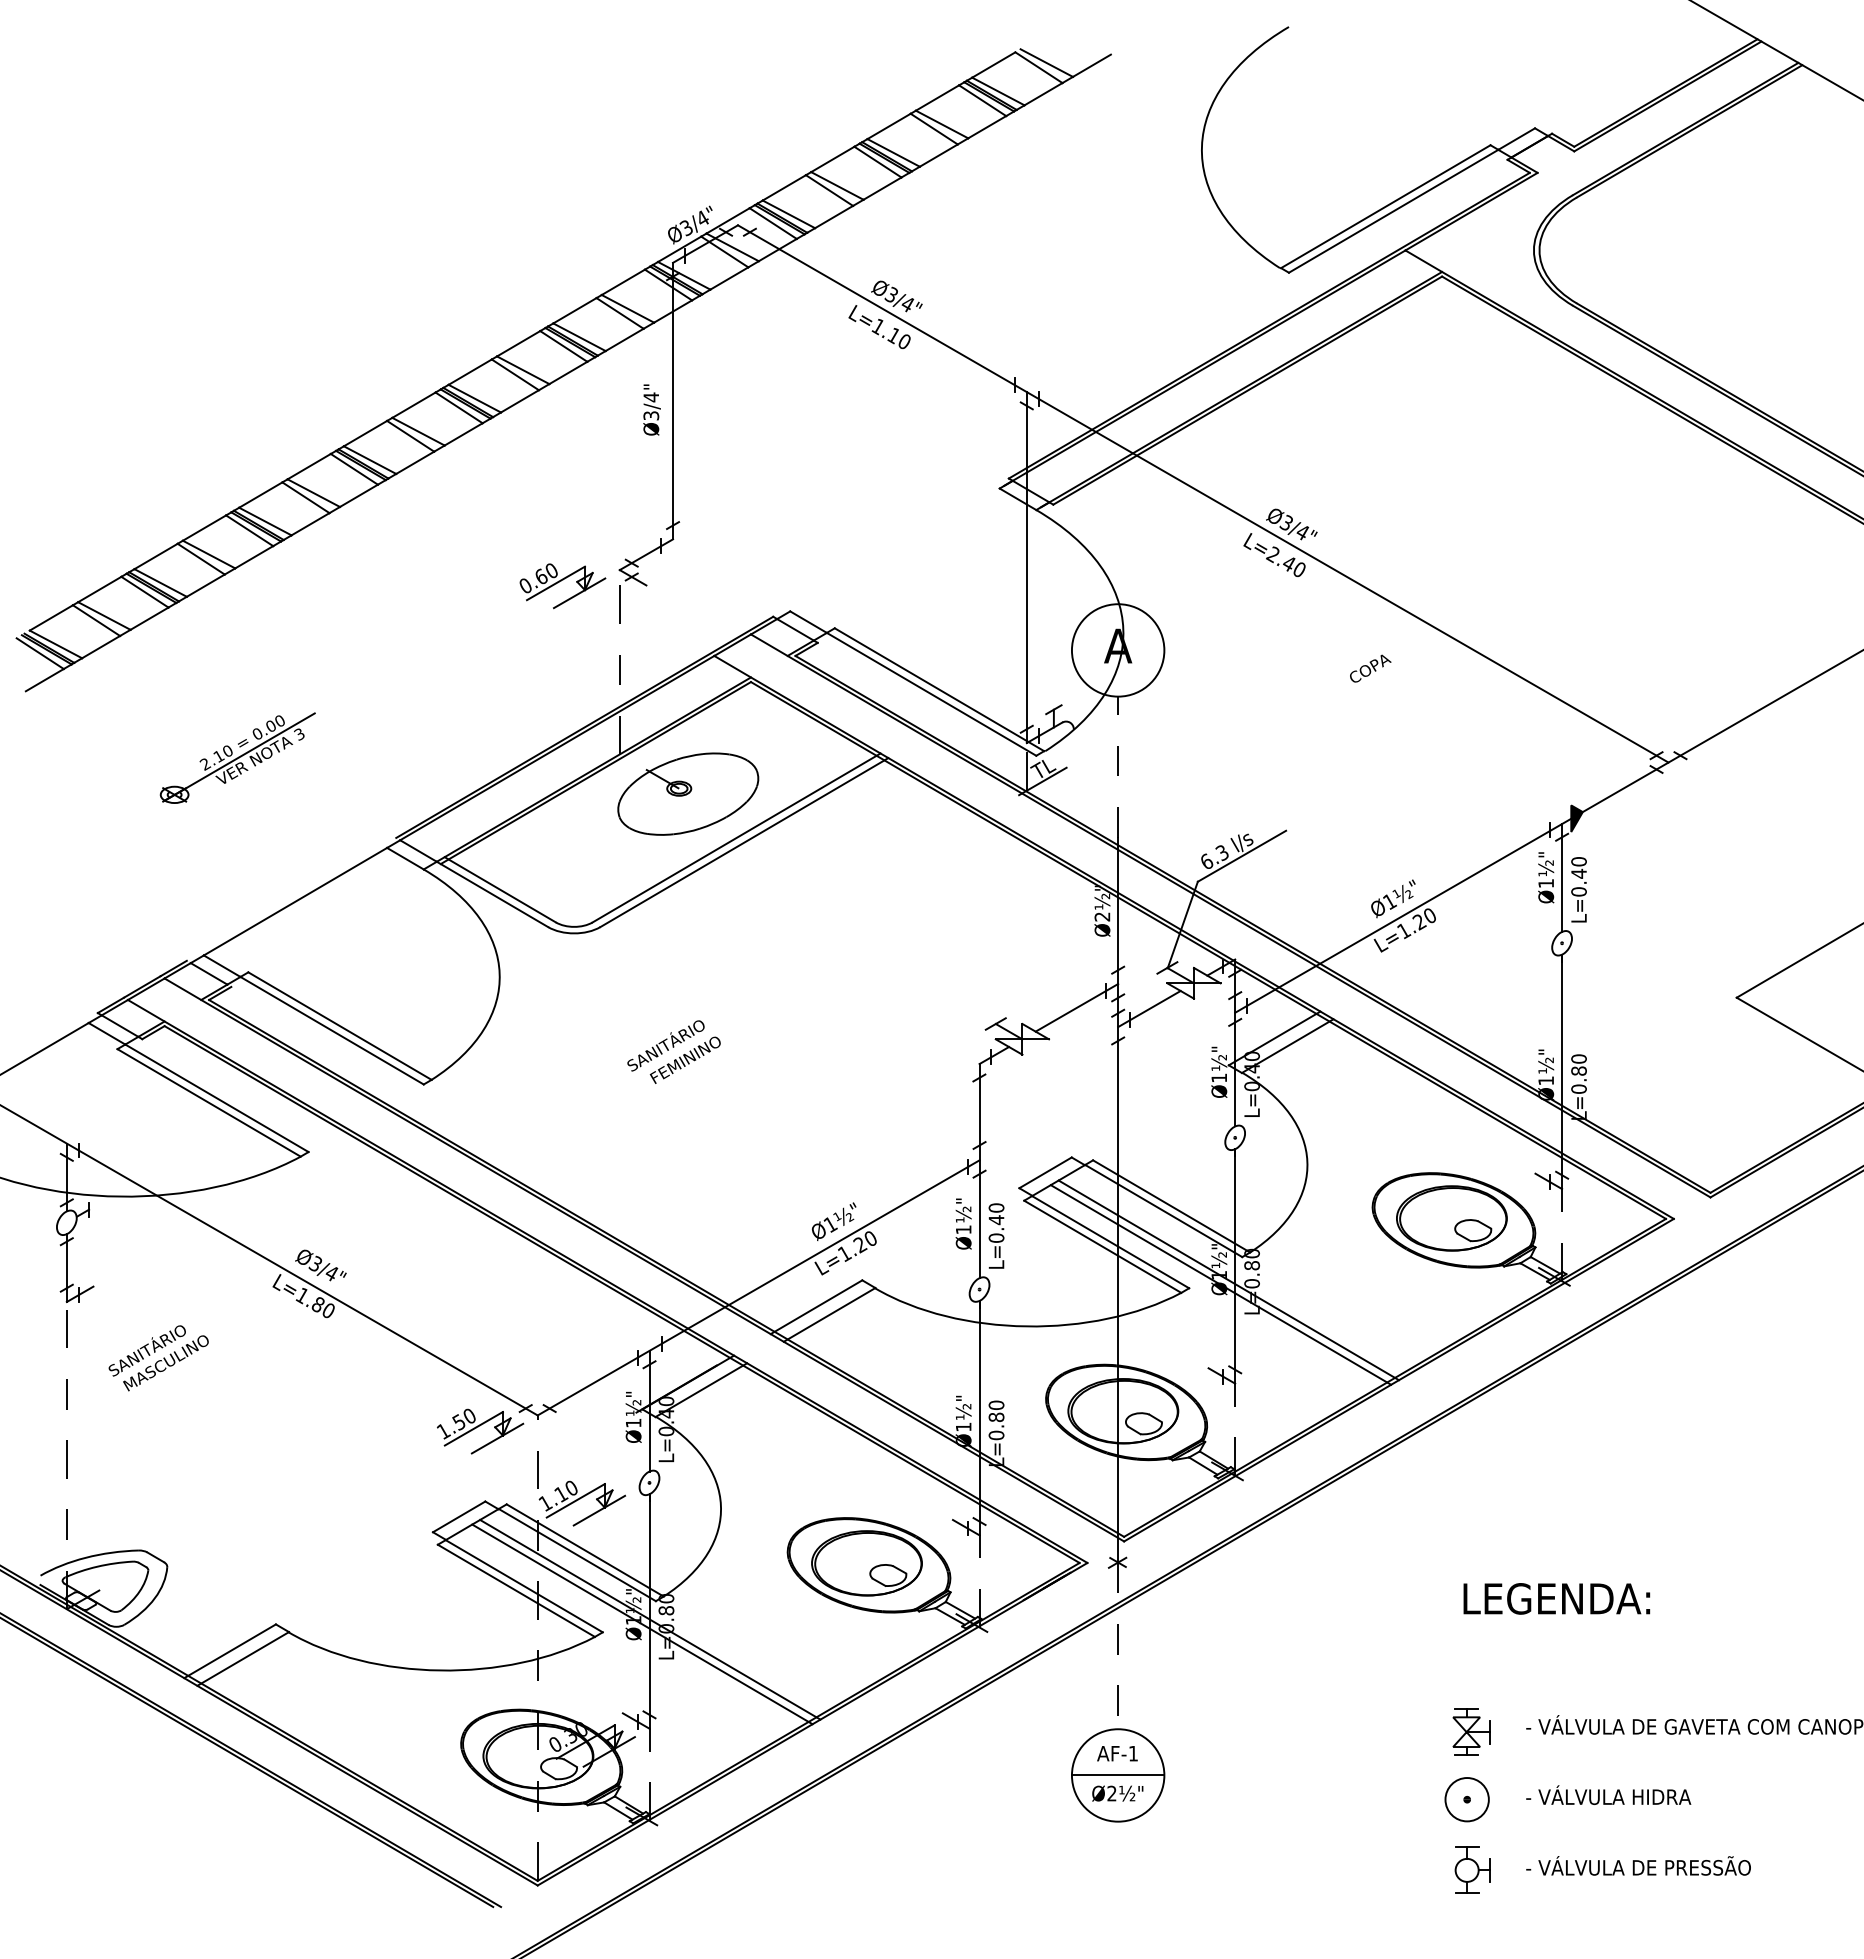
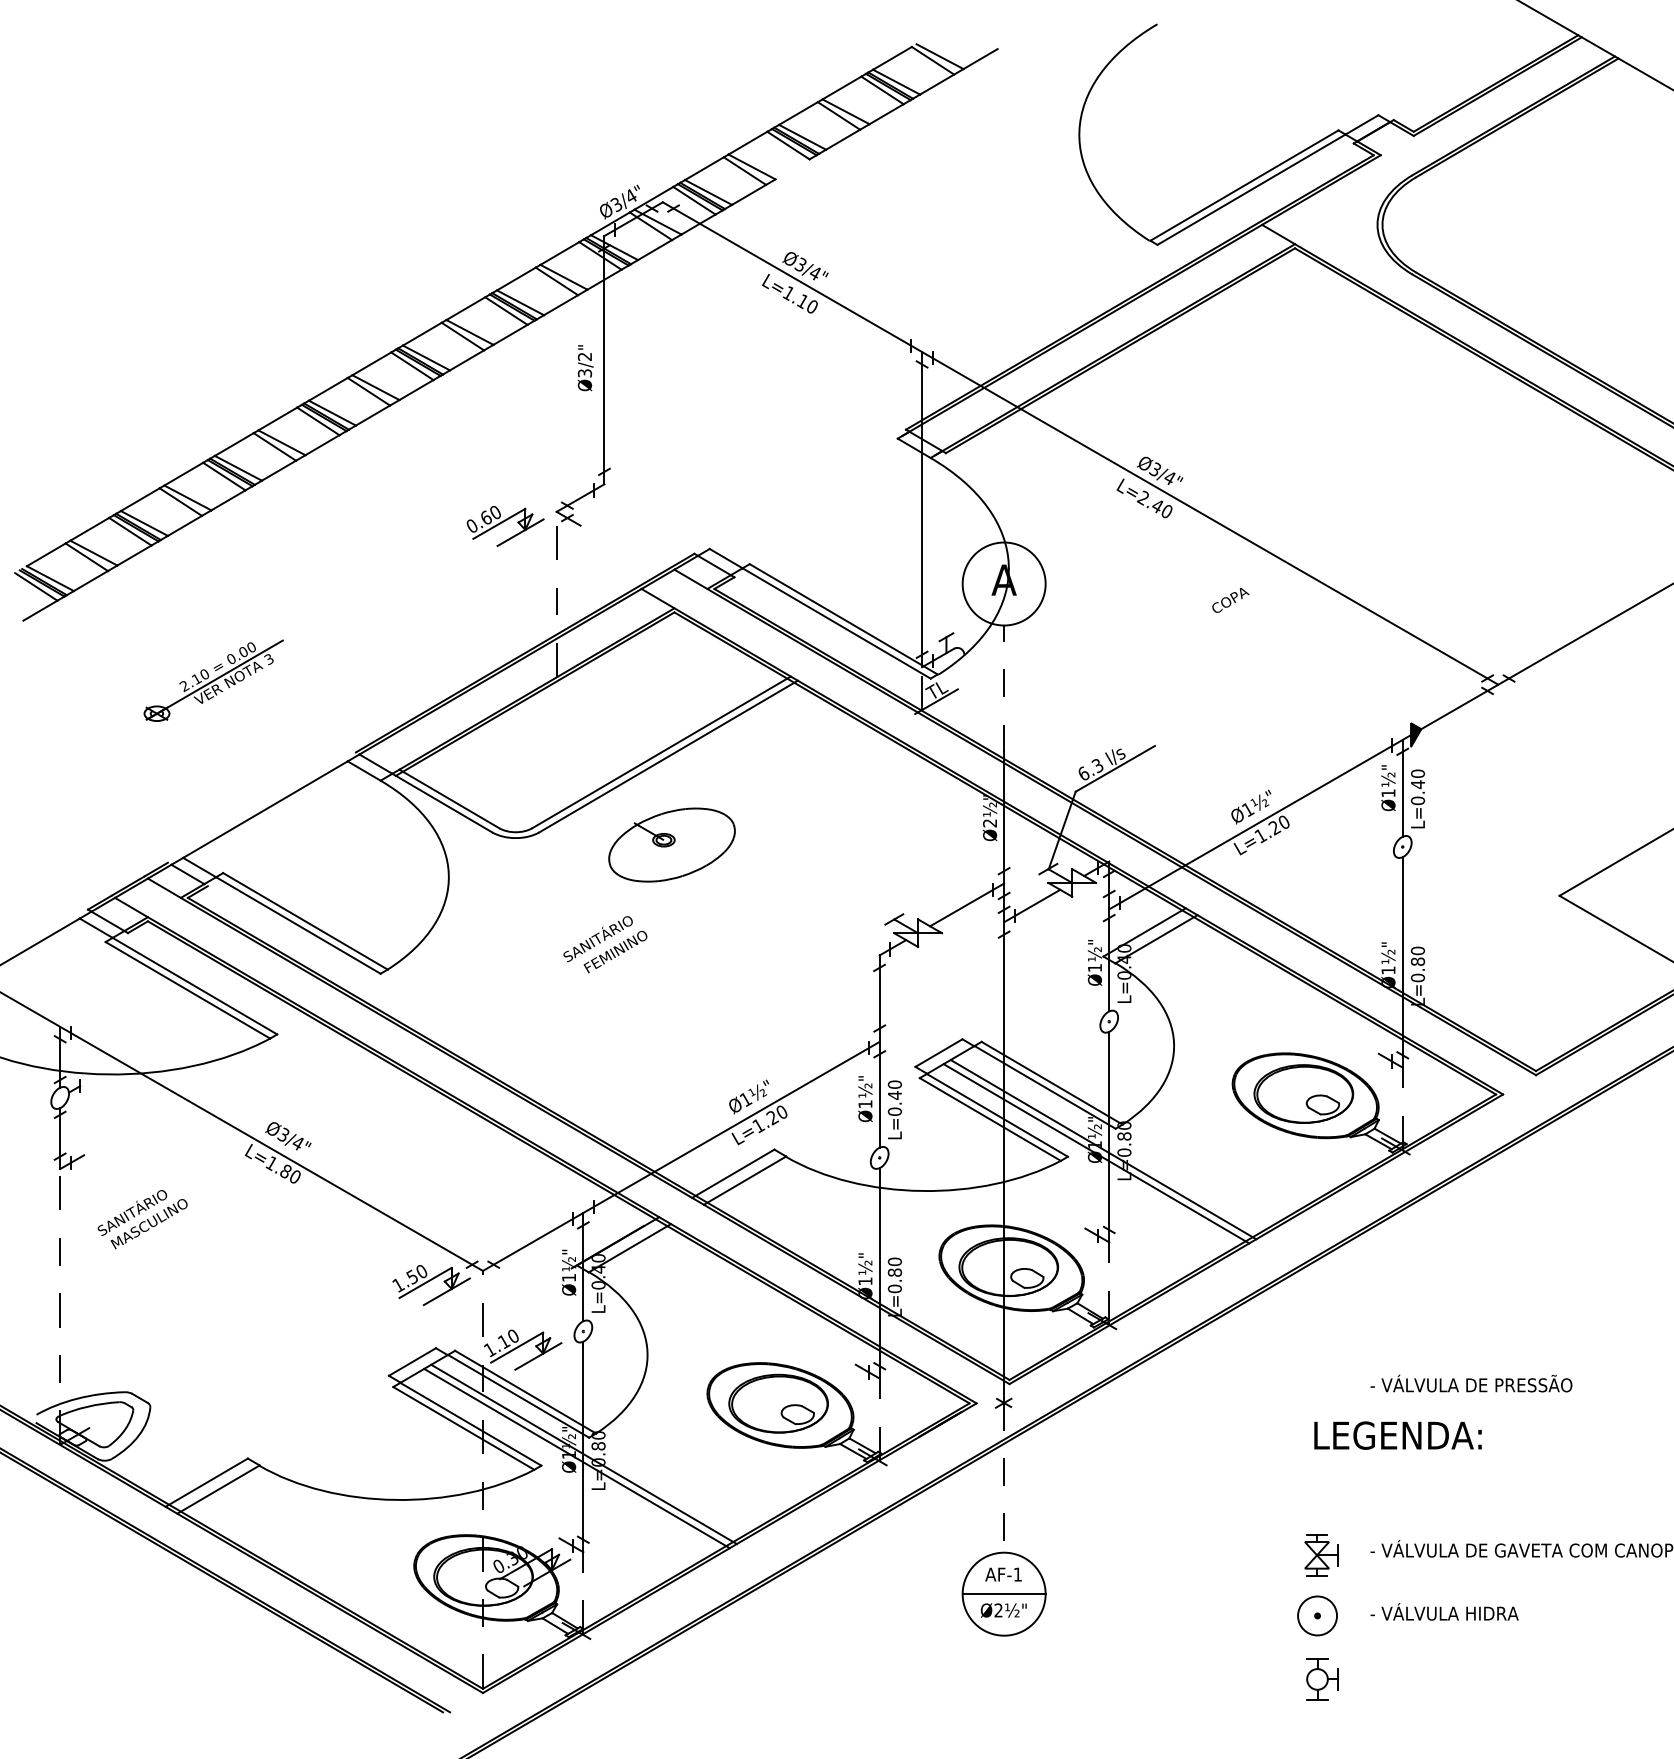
line: (882, 188) -> (792, 169), removed
text: (650, 397) -> (584, 356), Ø3/4" -> Ø3/2"
part: (688, 793) -> (672, 844), moved
text: (1638, 1865) -> (1471, 1383), moved

